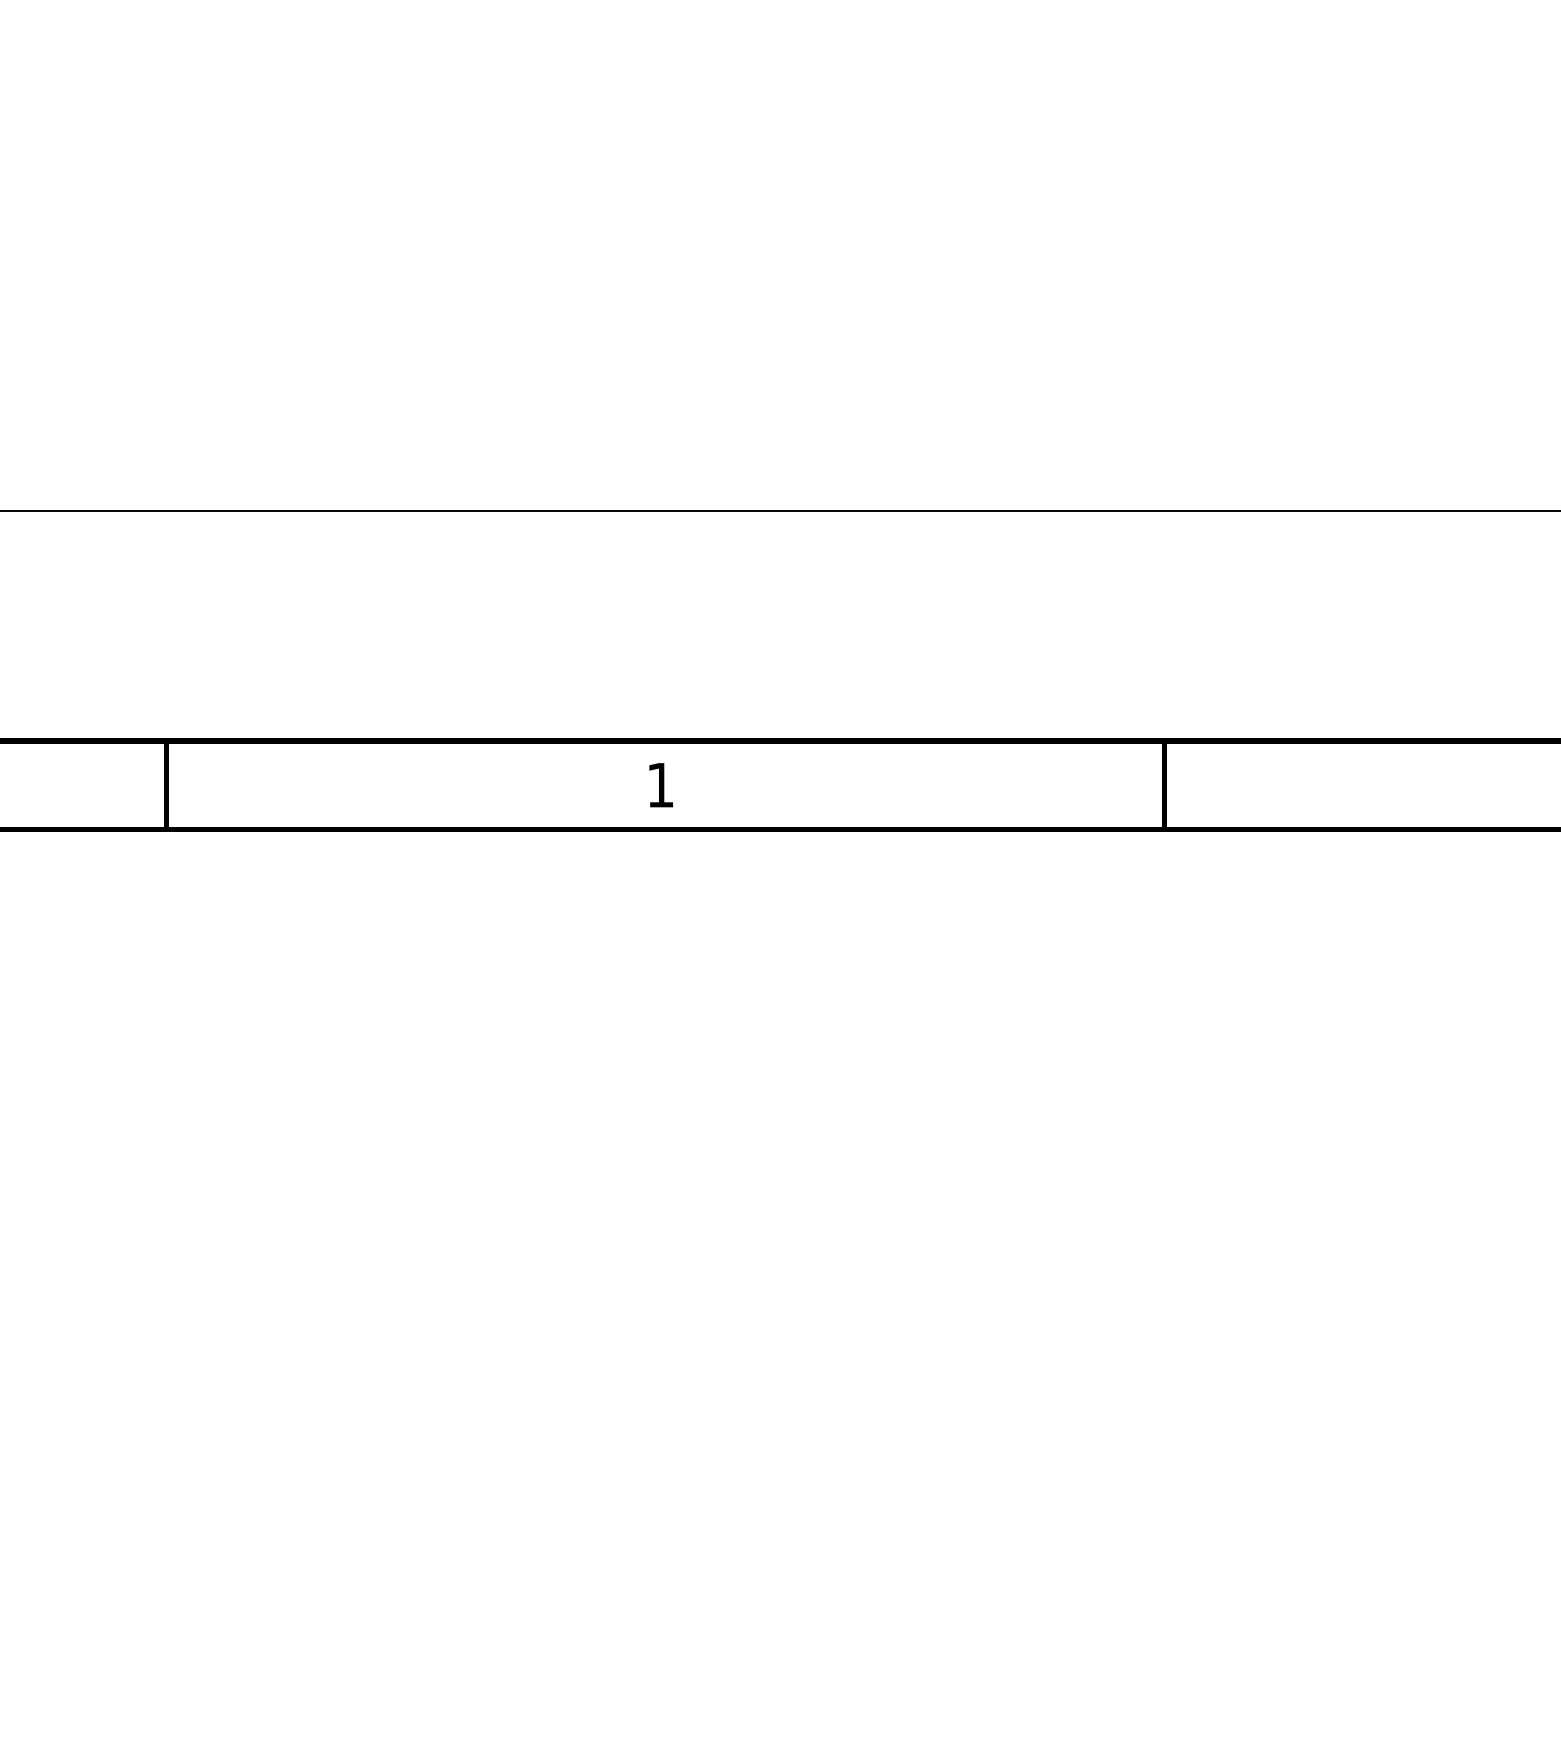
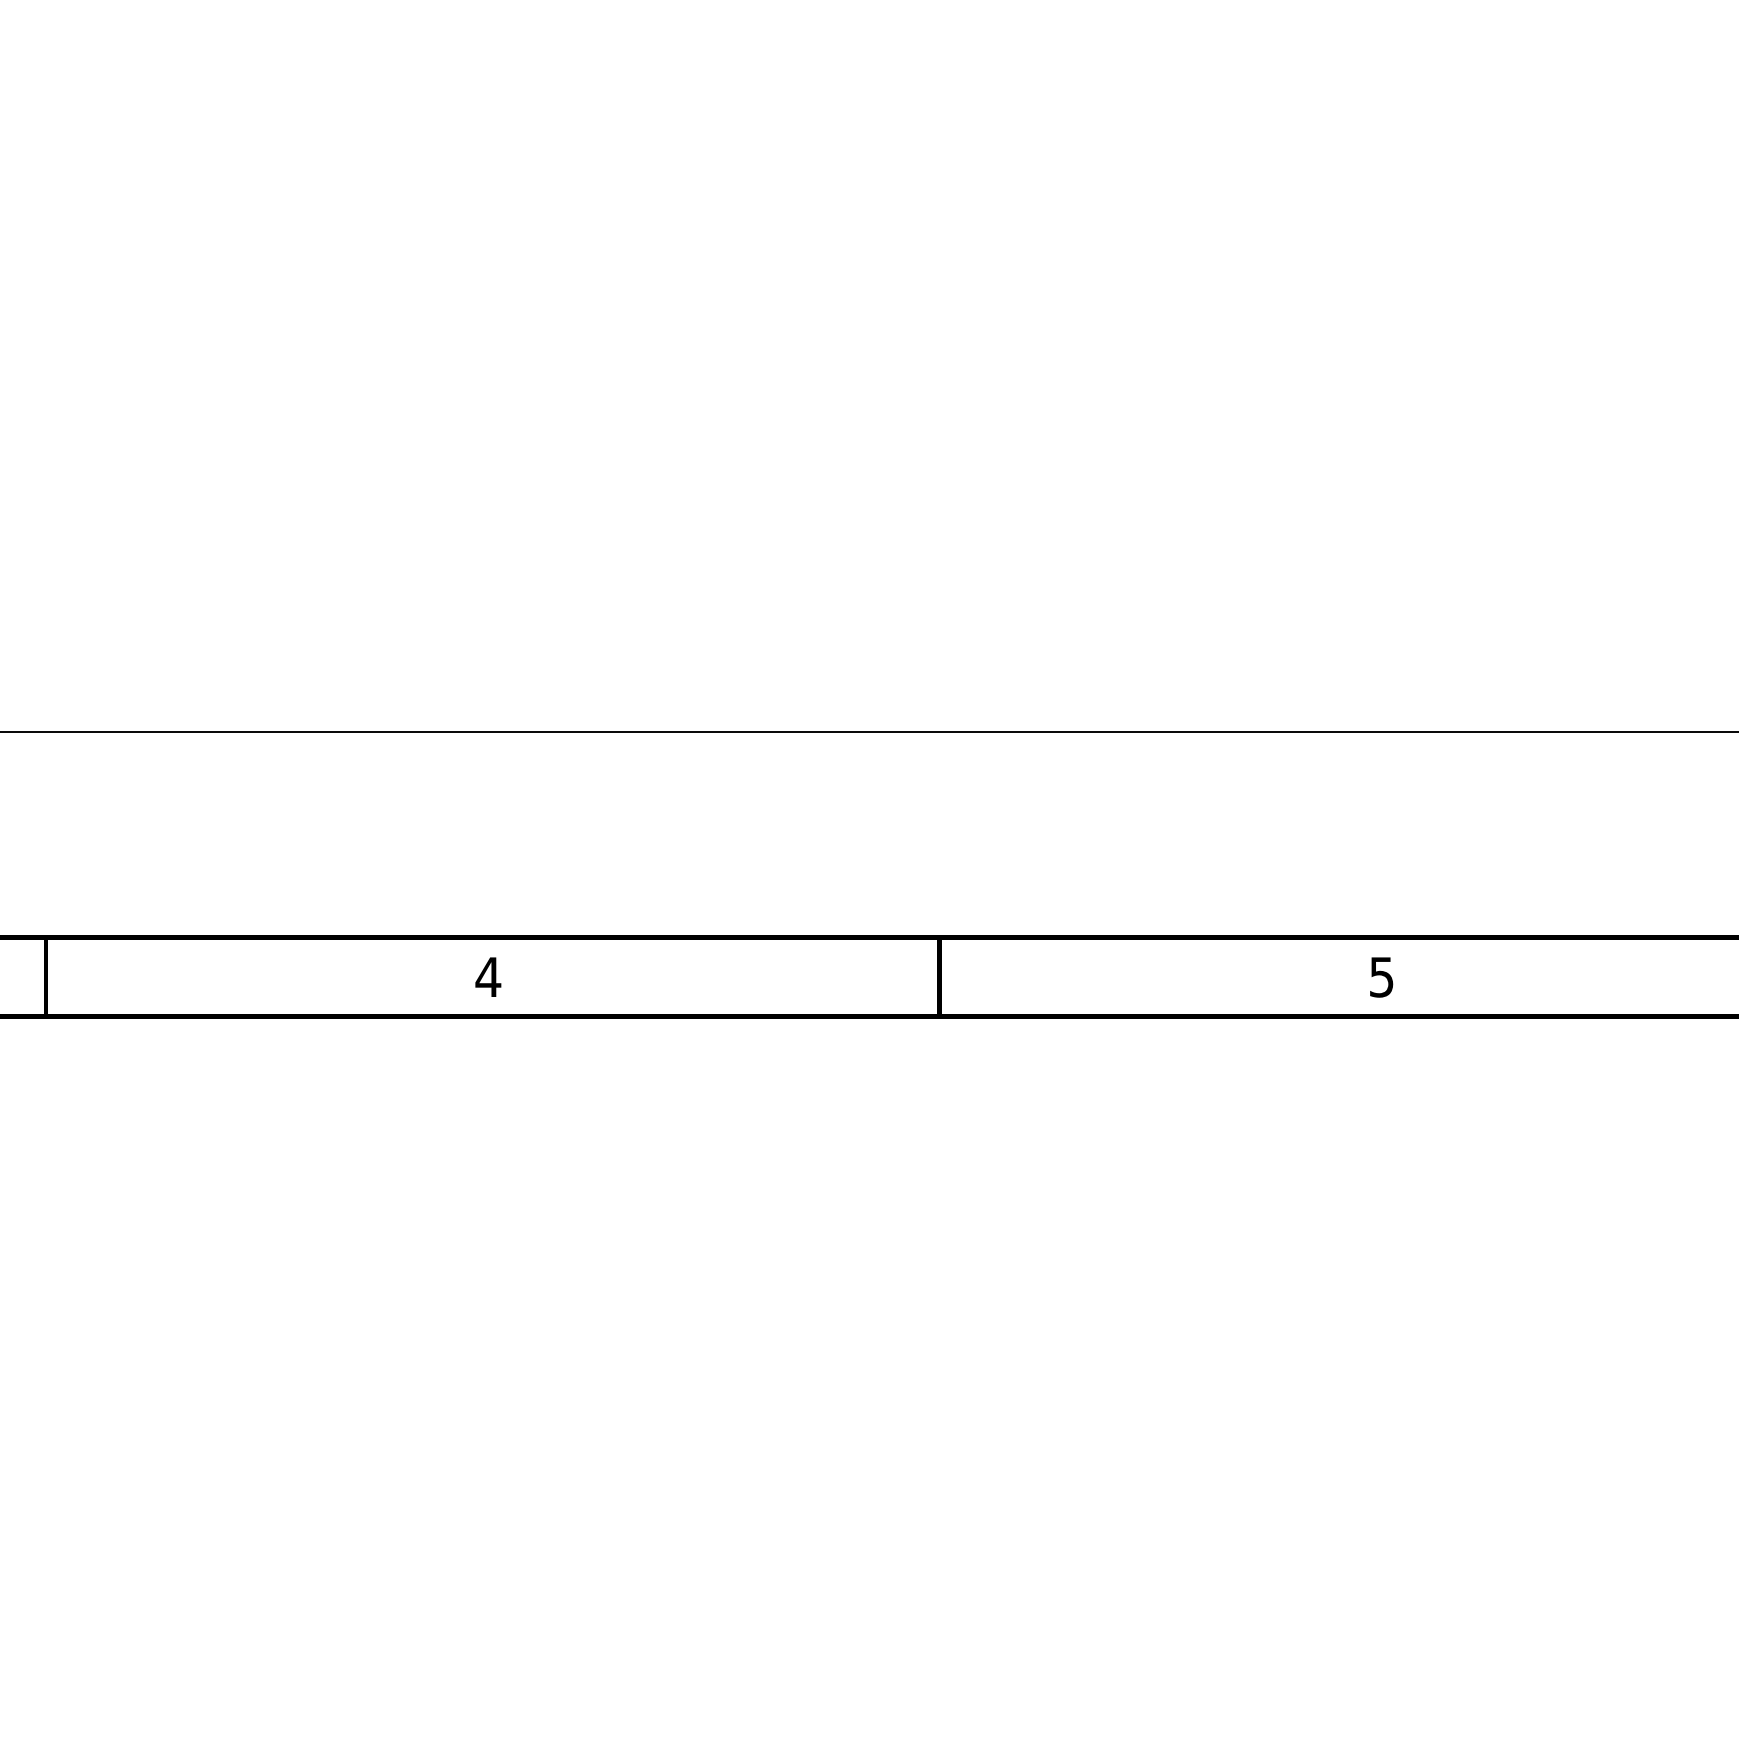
text: (660, 784) -> (488, 976), 1 -> 4

